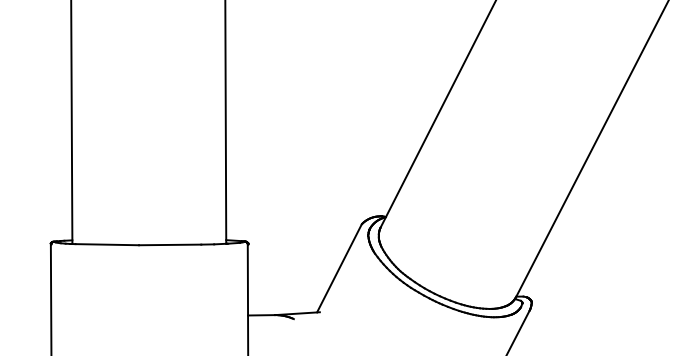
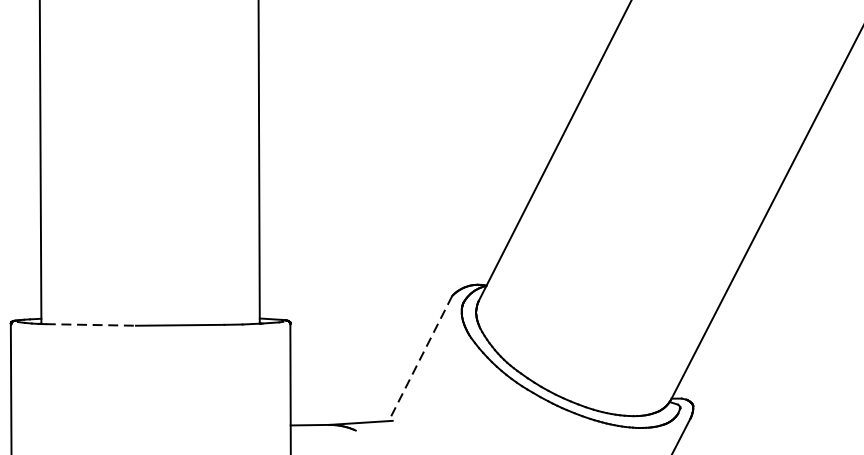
line: (107, 244) -> (91, 324), solid -> dashed
line: (339, 268) -> (420, 358), solid -> dashed

